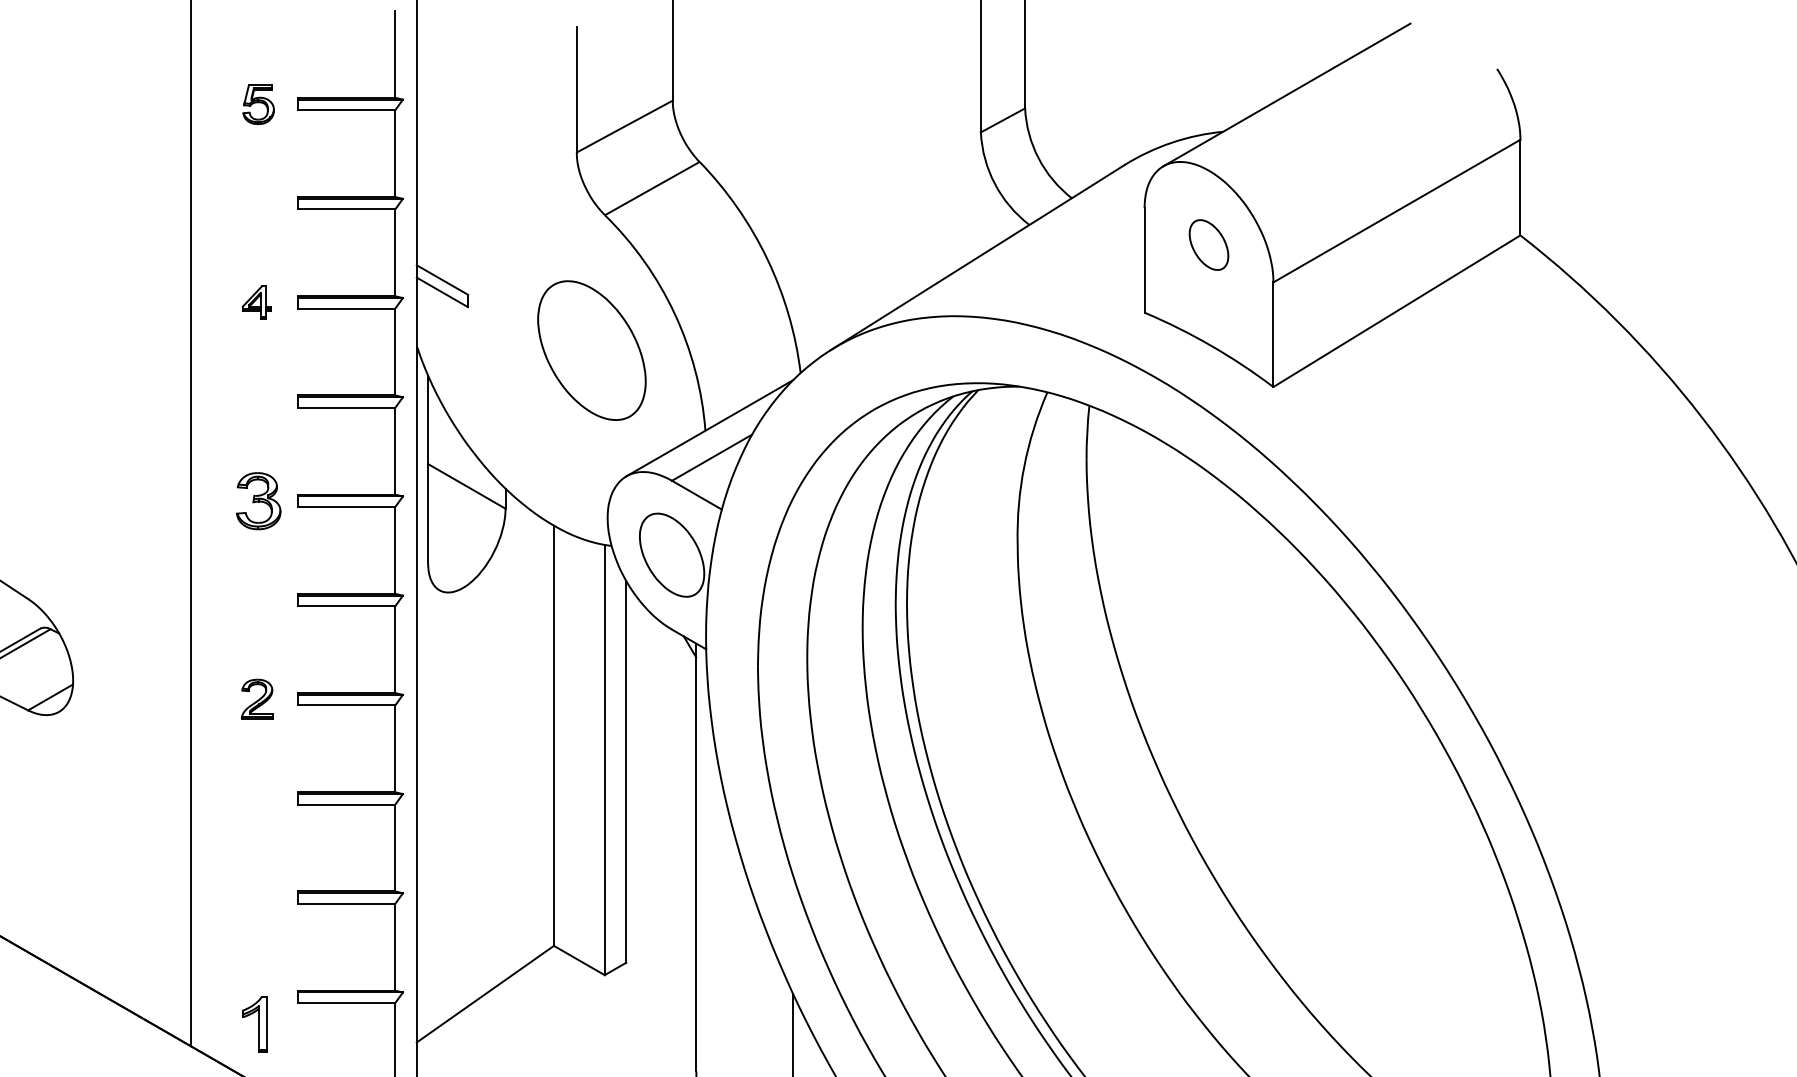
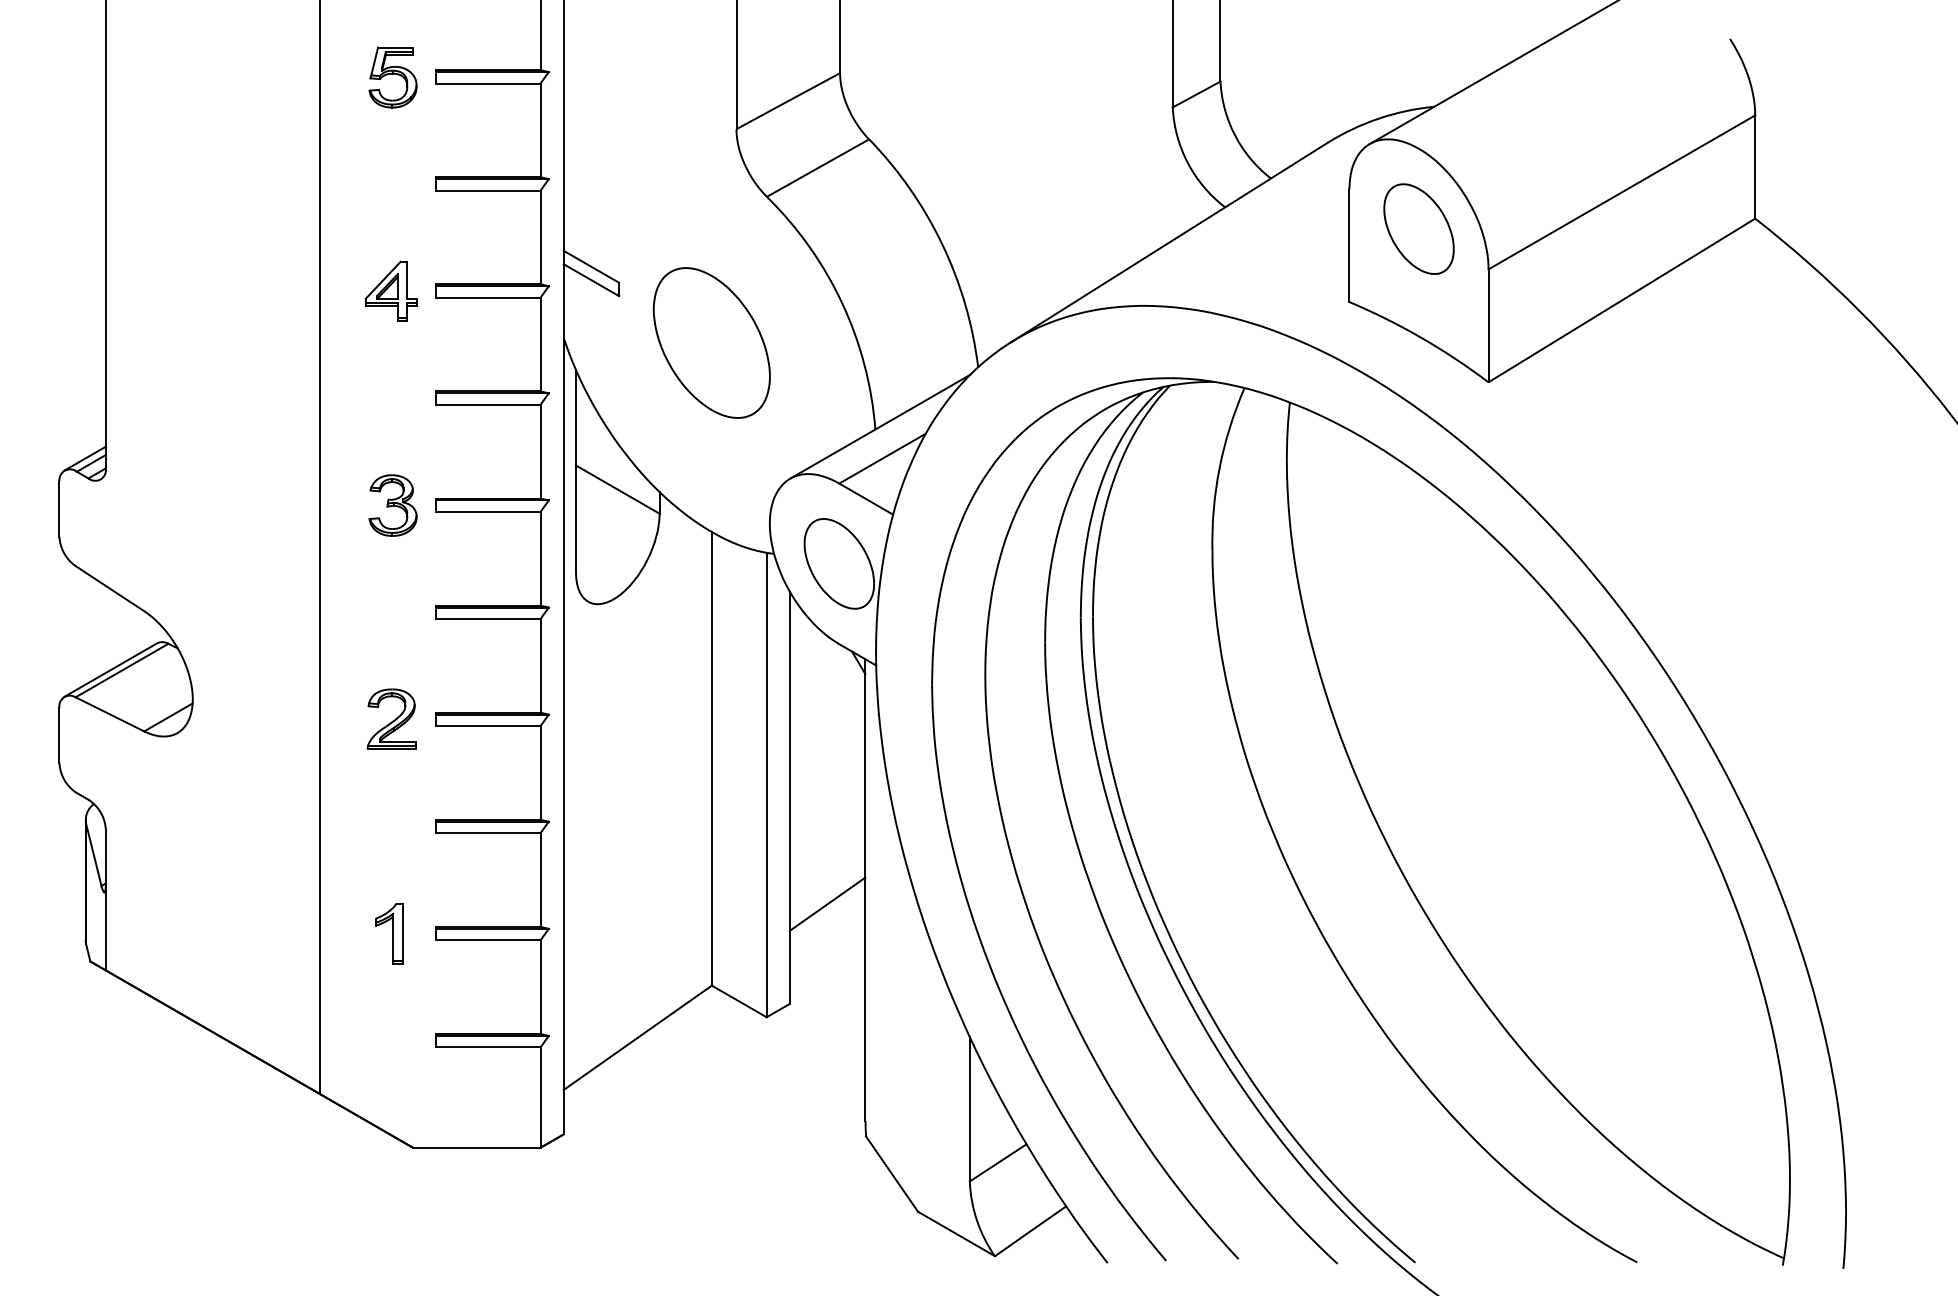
part: (258, 104) -> (392, 77), size x1.43
part: (1208, 244) -> (1418, 228), size x1.67
part: (256, 301) -> (390, 290), size x1.67
part: (591, 350) -> (711, 342), moved
part: (257, 698) -> (391, 718), size x1.43
line: (661, 869) -> (827, 903), added
part: (255, 1024) -> (389, 933), moved

